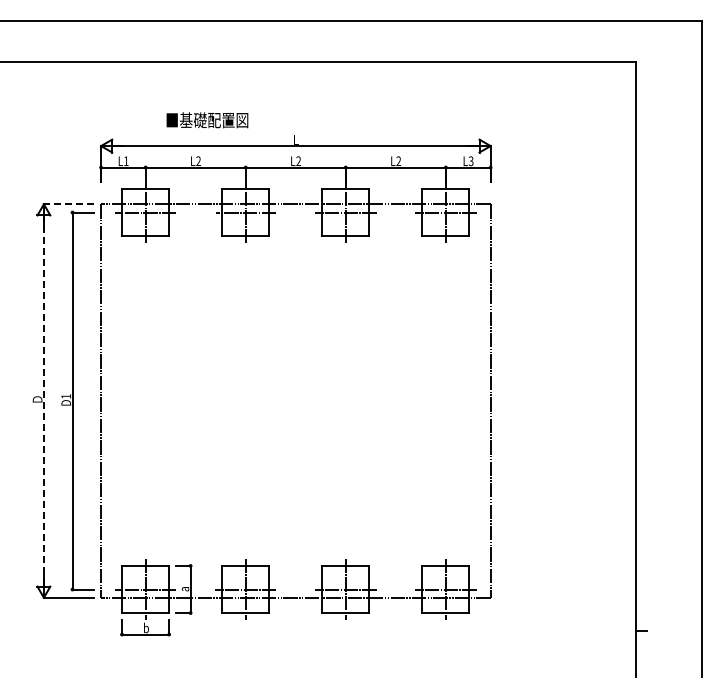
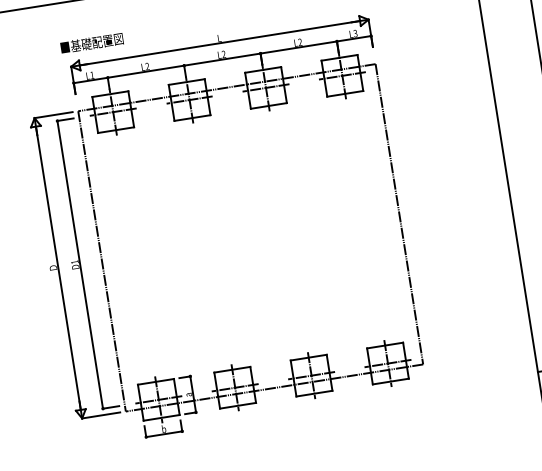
text: (207, 120) -> (92, 43), moved
line: (68, 204) -> (53, 115), dashed -> solid
line: (43, 401) -> (58, 268), dashed -> solid

